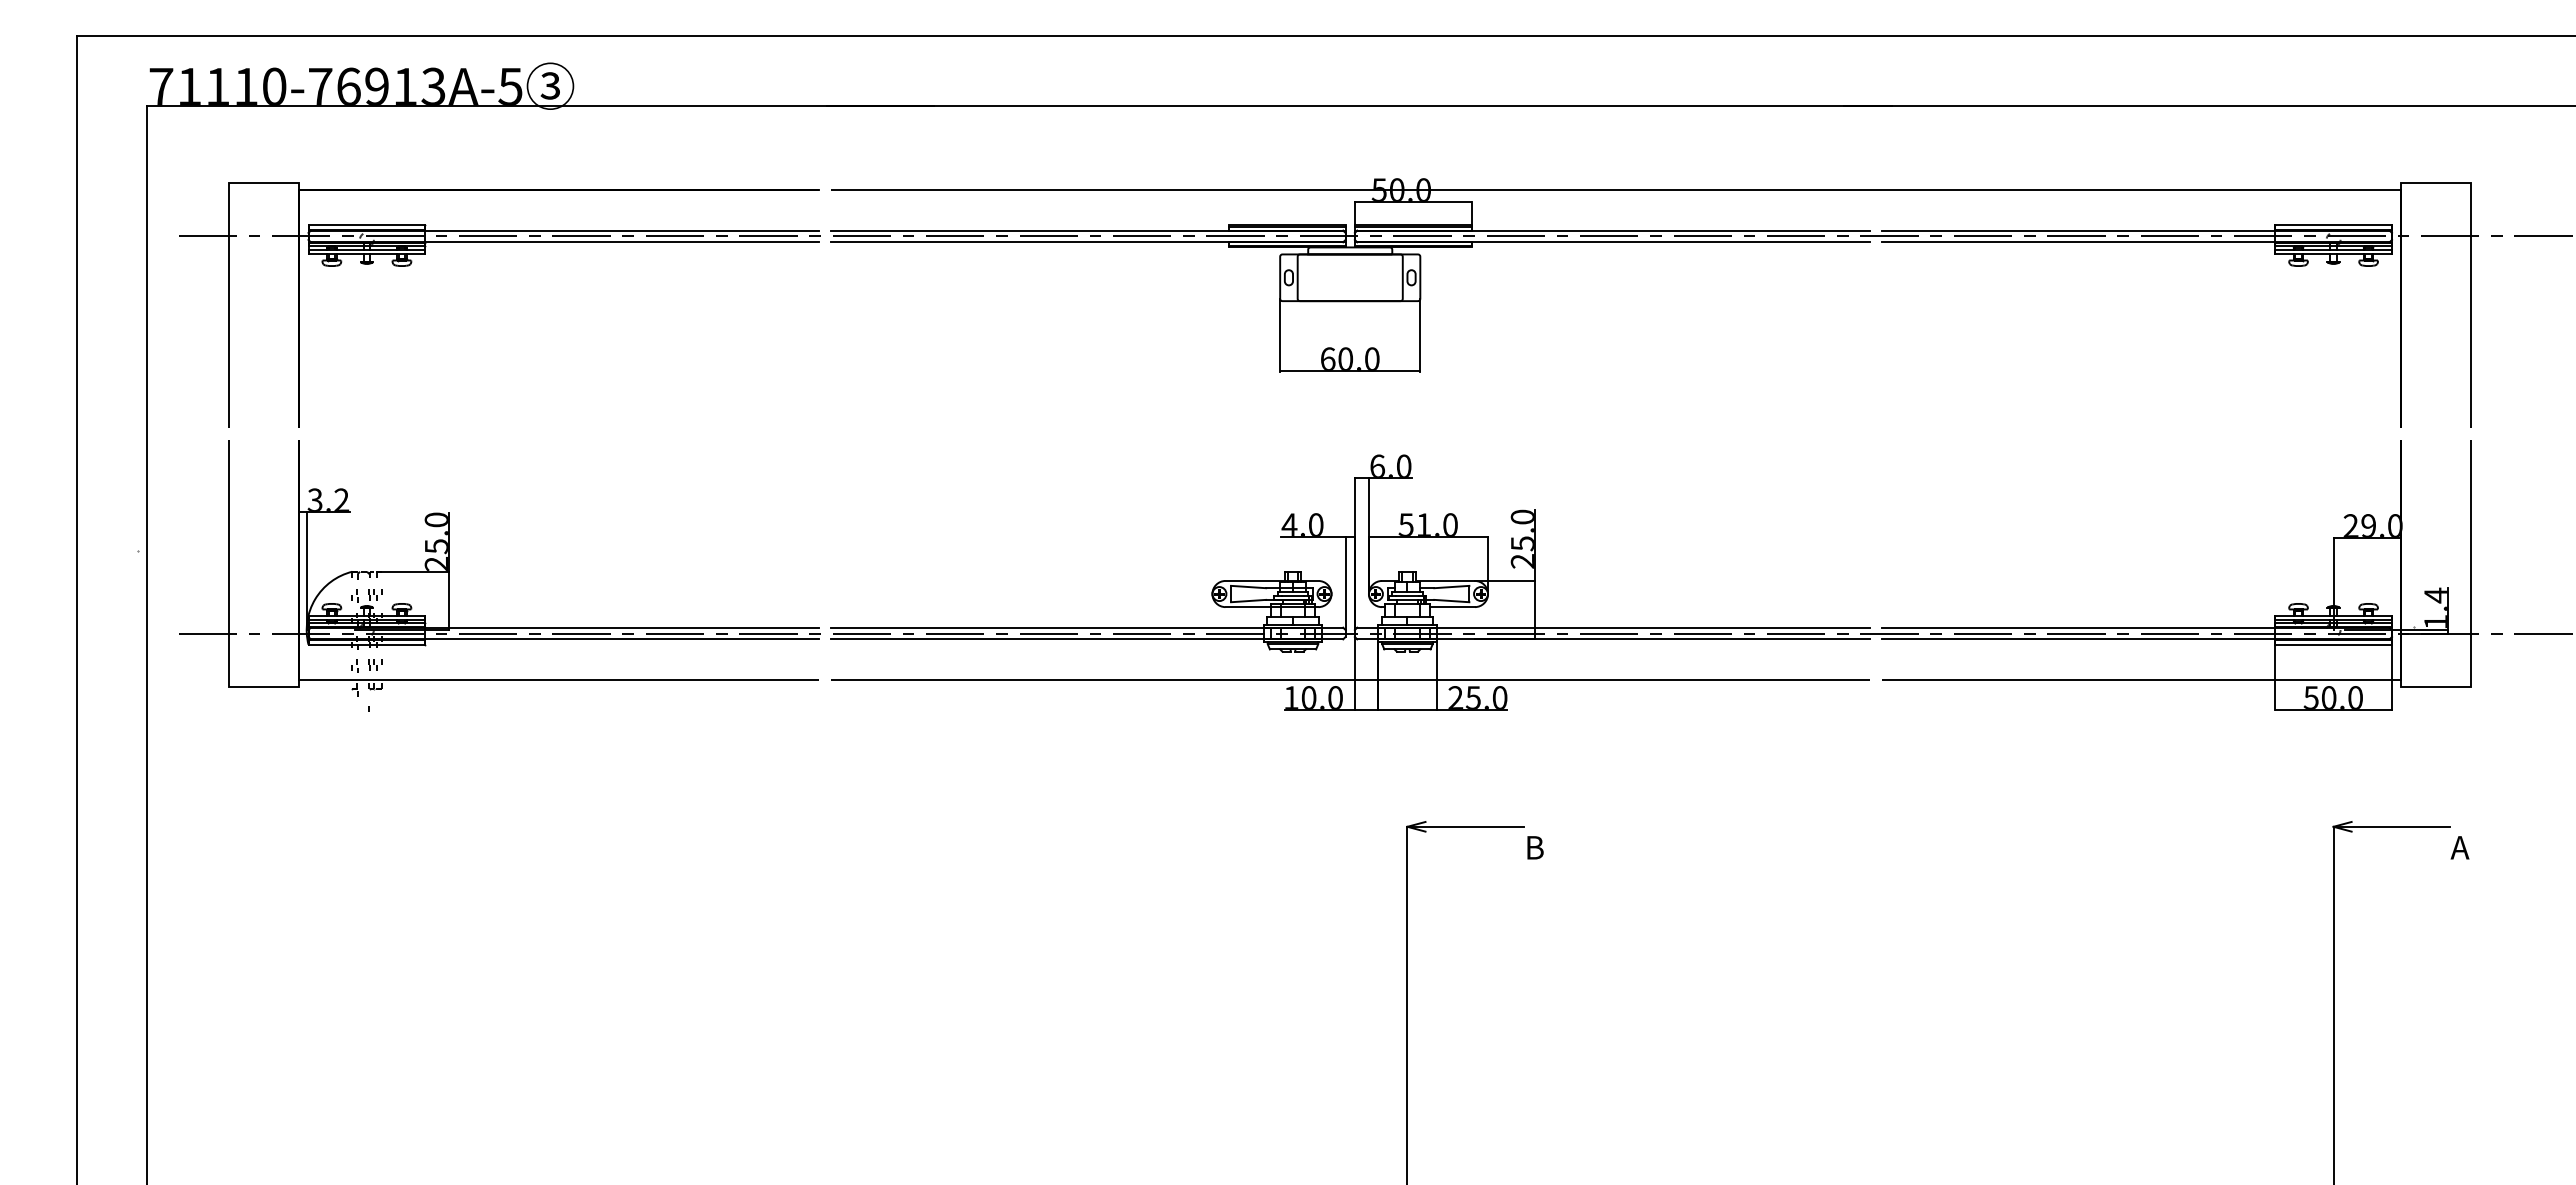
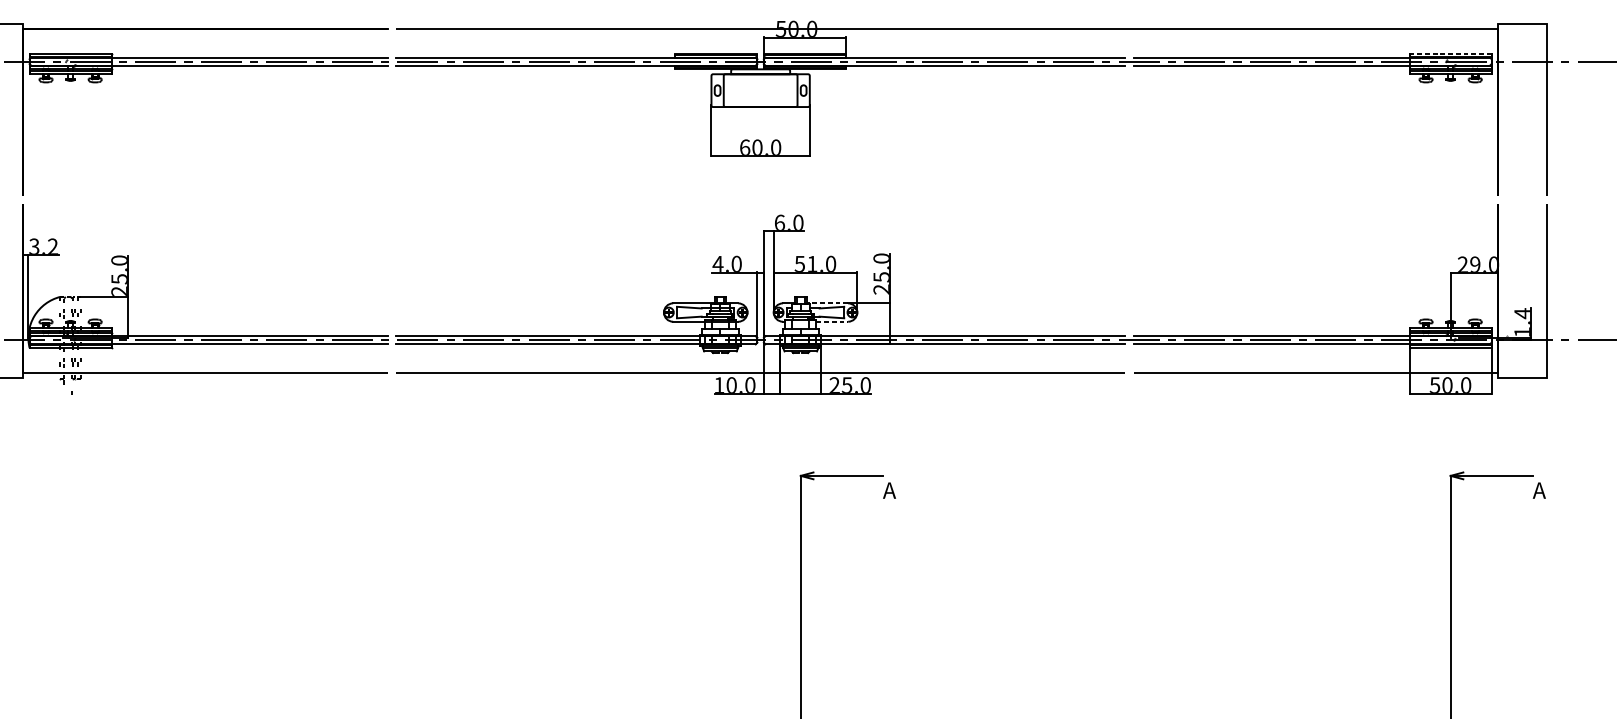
line: (2333, 225) -> (1450, 53), solid -> dashed
line: (1445, 580) -> (827, 303), solid -> dashed
line: (1452, 607) -> (832, 322), solid -> dashed
text: (1533, 847) -> (889, 490), B -> A

